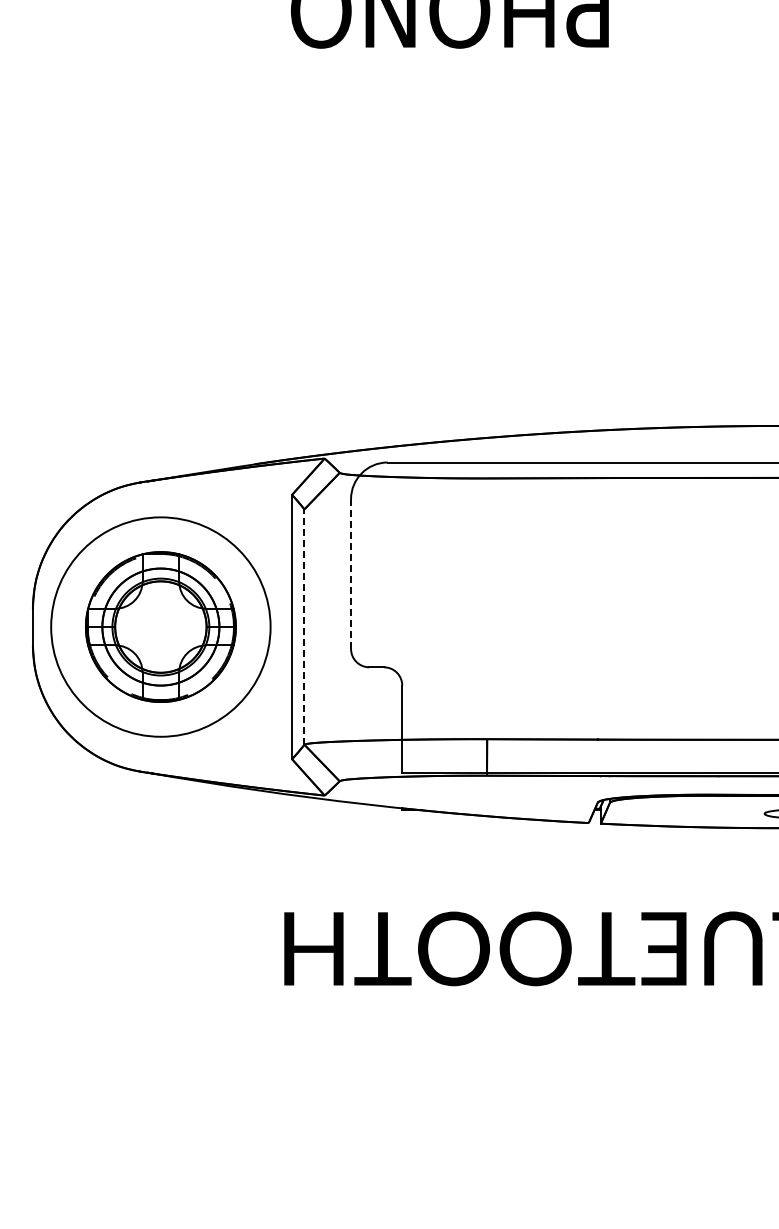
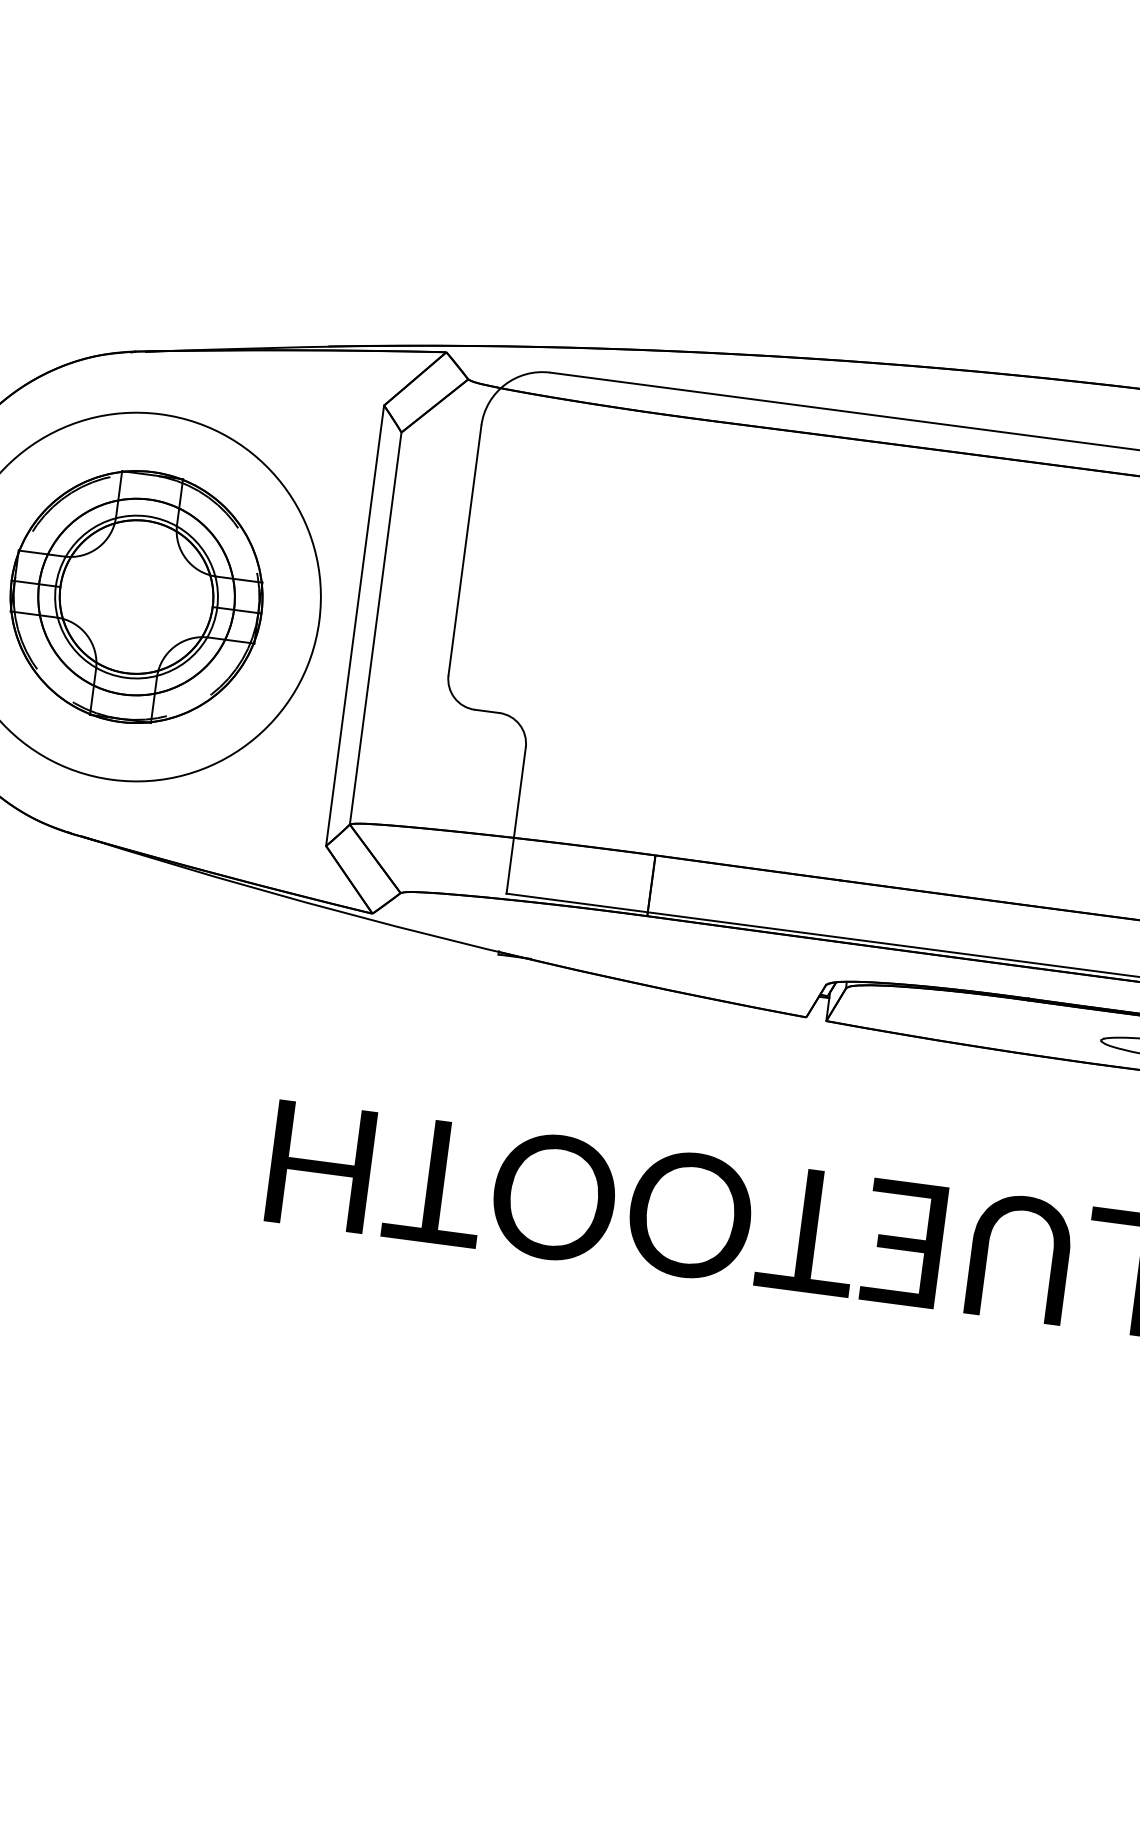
line: (351, 574) -> (465, 551), dashed -> solid
line: (304, 627) -> (375, 629), dashed -> solid

